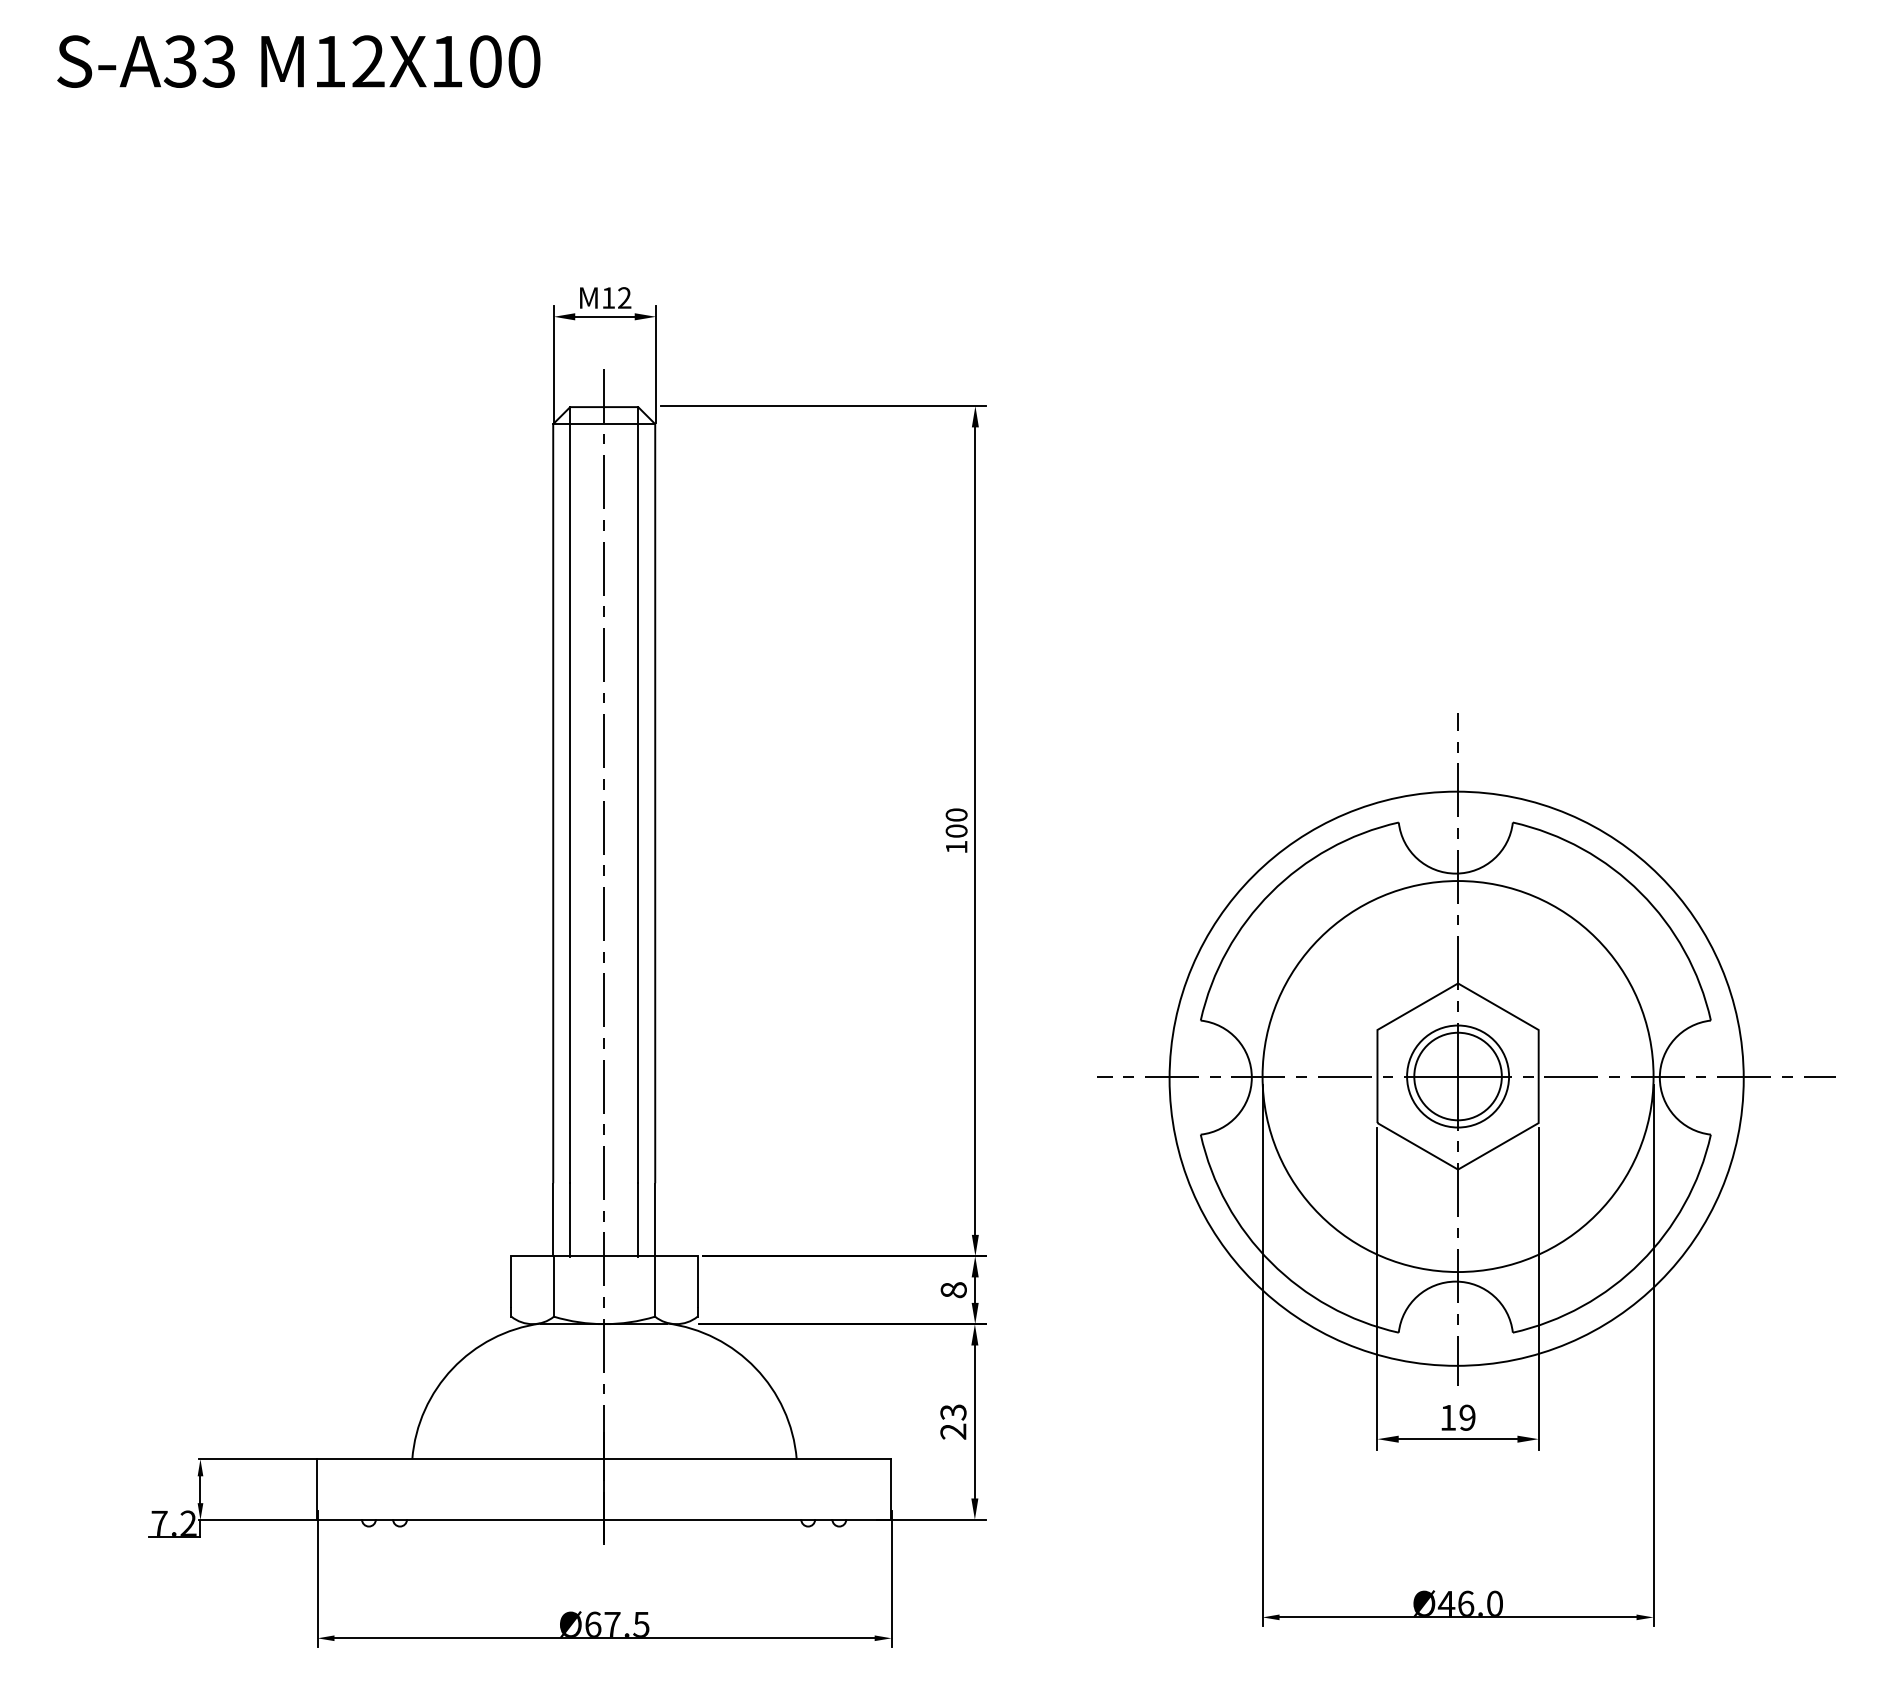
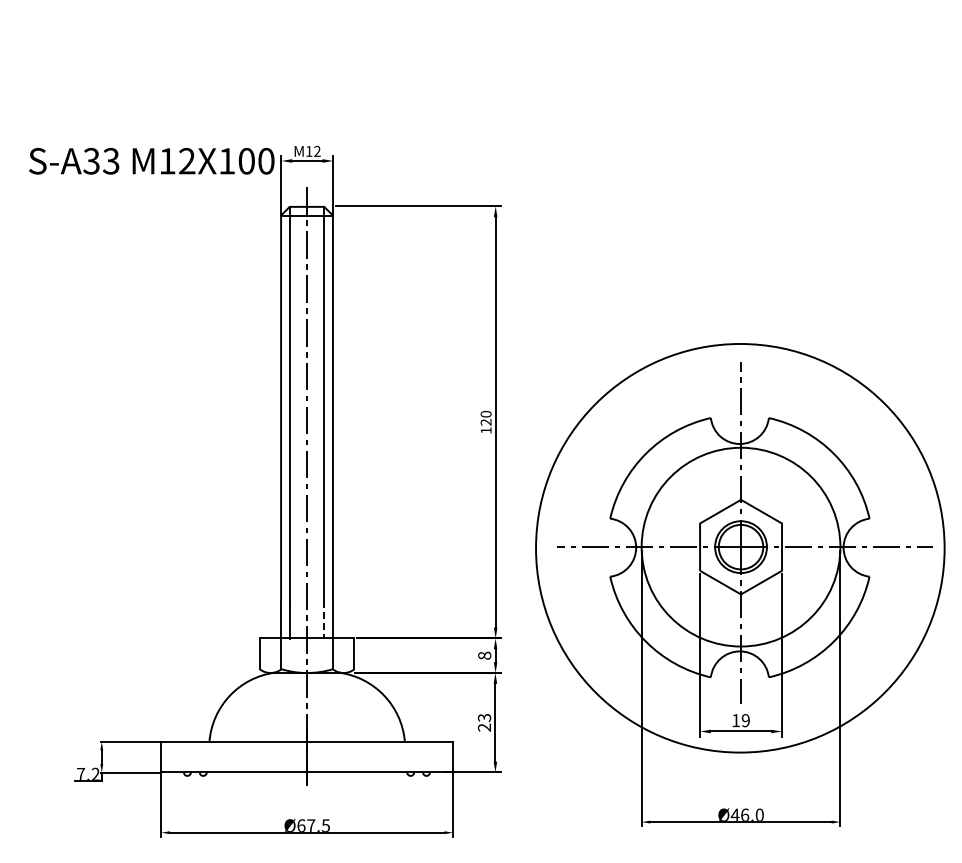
text: (298, 60) -> (151, 160), moved
text: (955, 831) -> (485, 422), 100 -> 120
circle: (1457, 1079) -> (740, 548), size x1.4
line: (638, 1220) -> (324, 620), solid -> dashed

